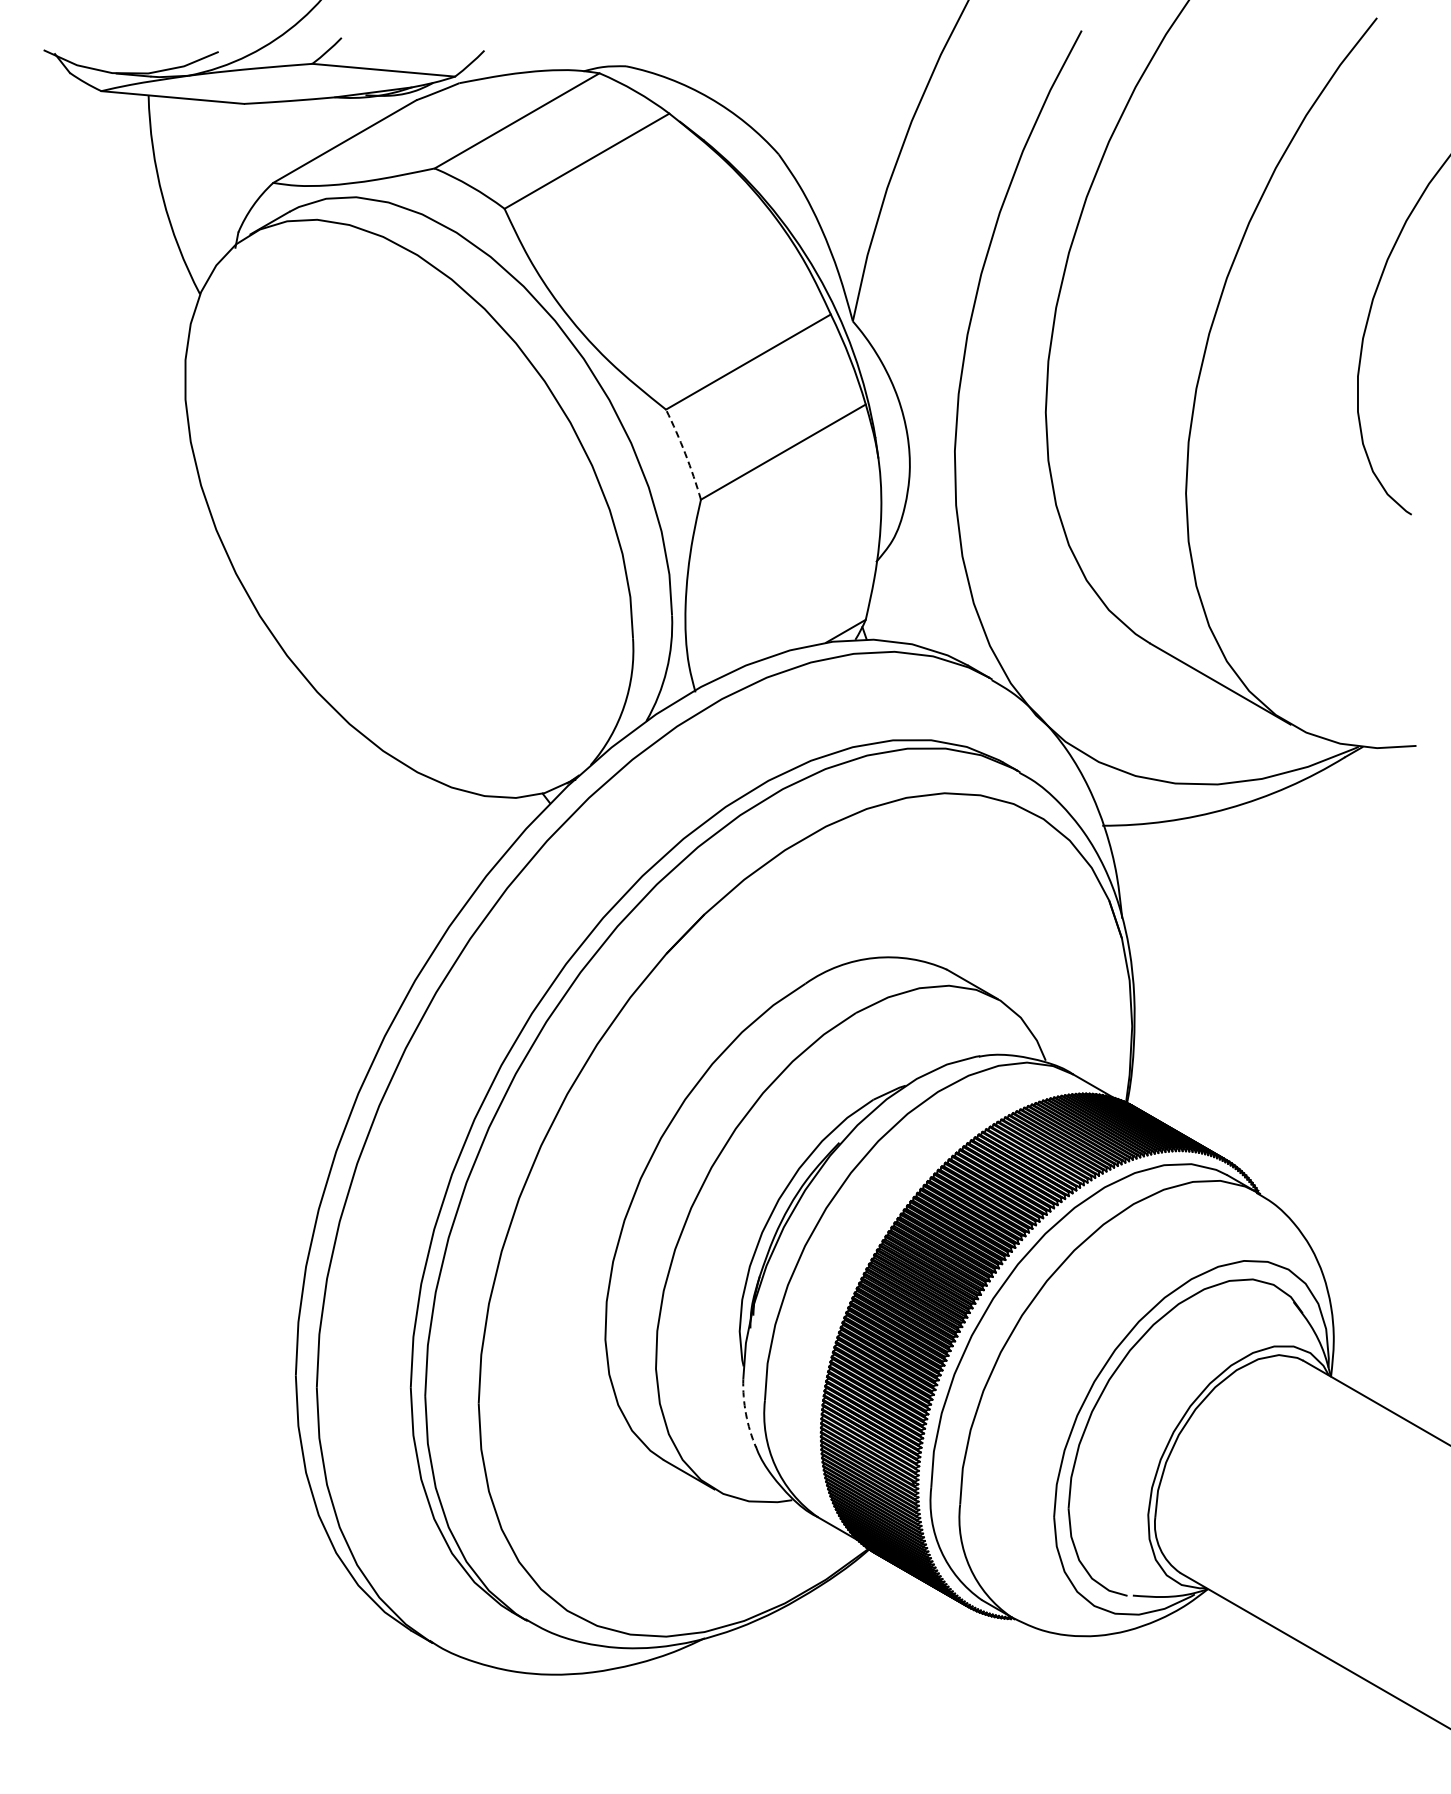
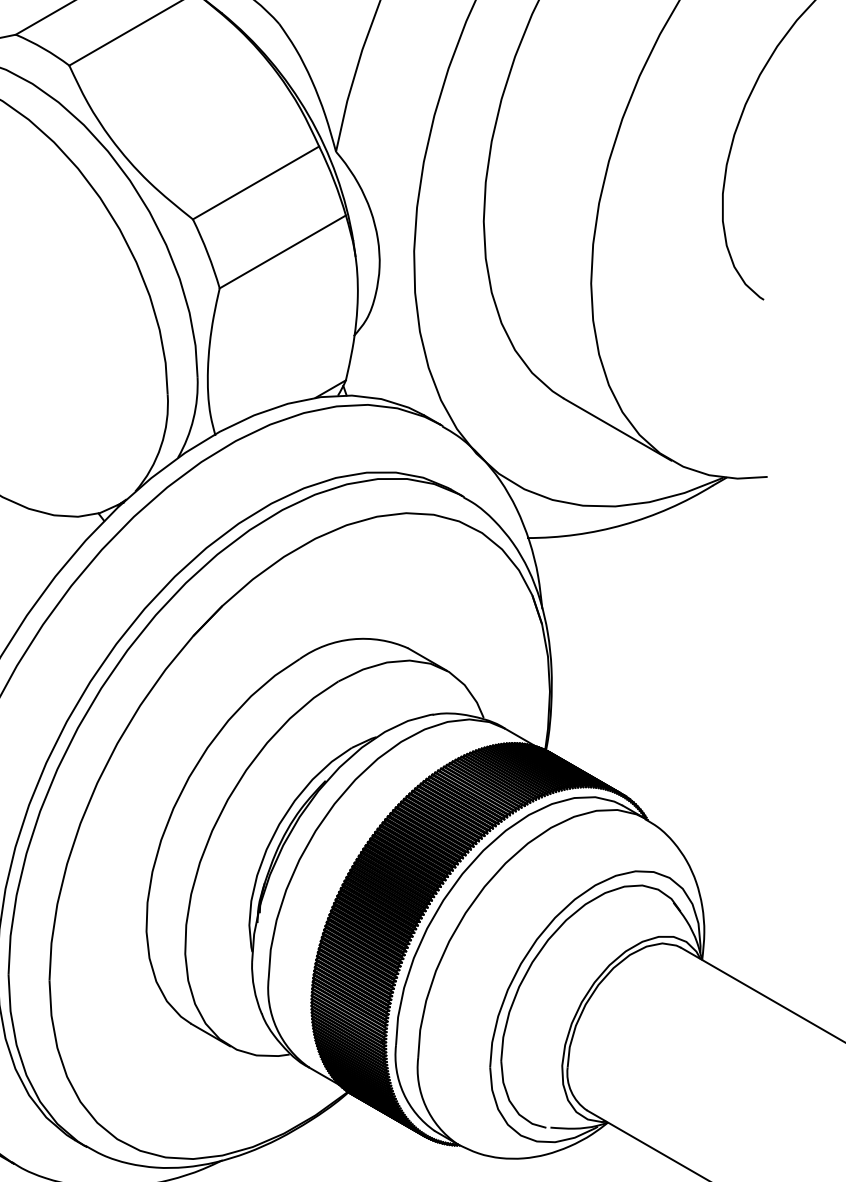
arc: (685, 453) -> (207, 252), dashed -> solid
arc: (746, 1414) -> (254, 988), dashed -> solid

